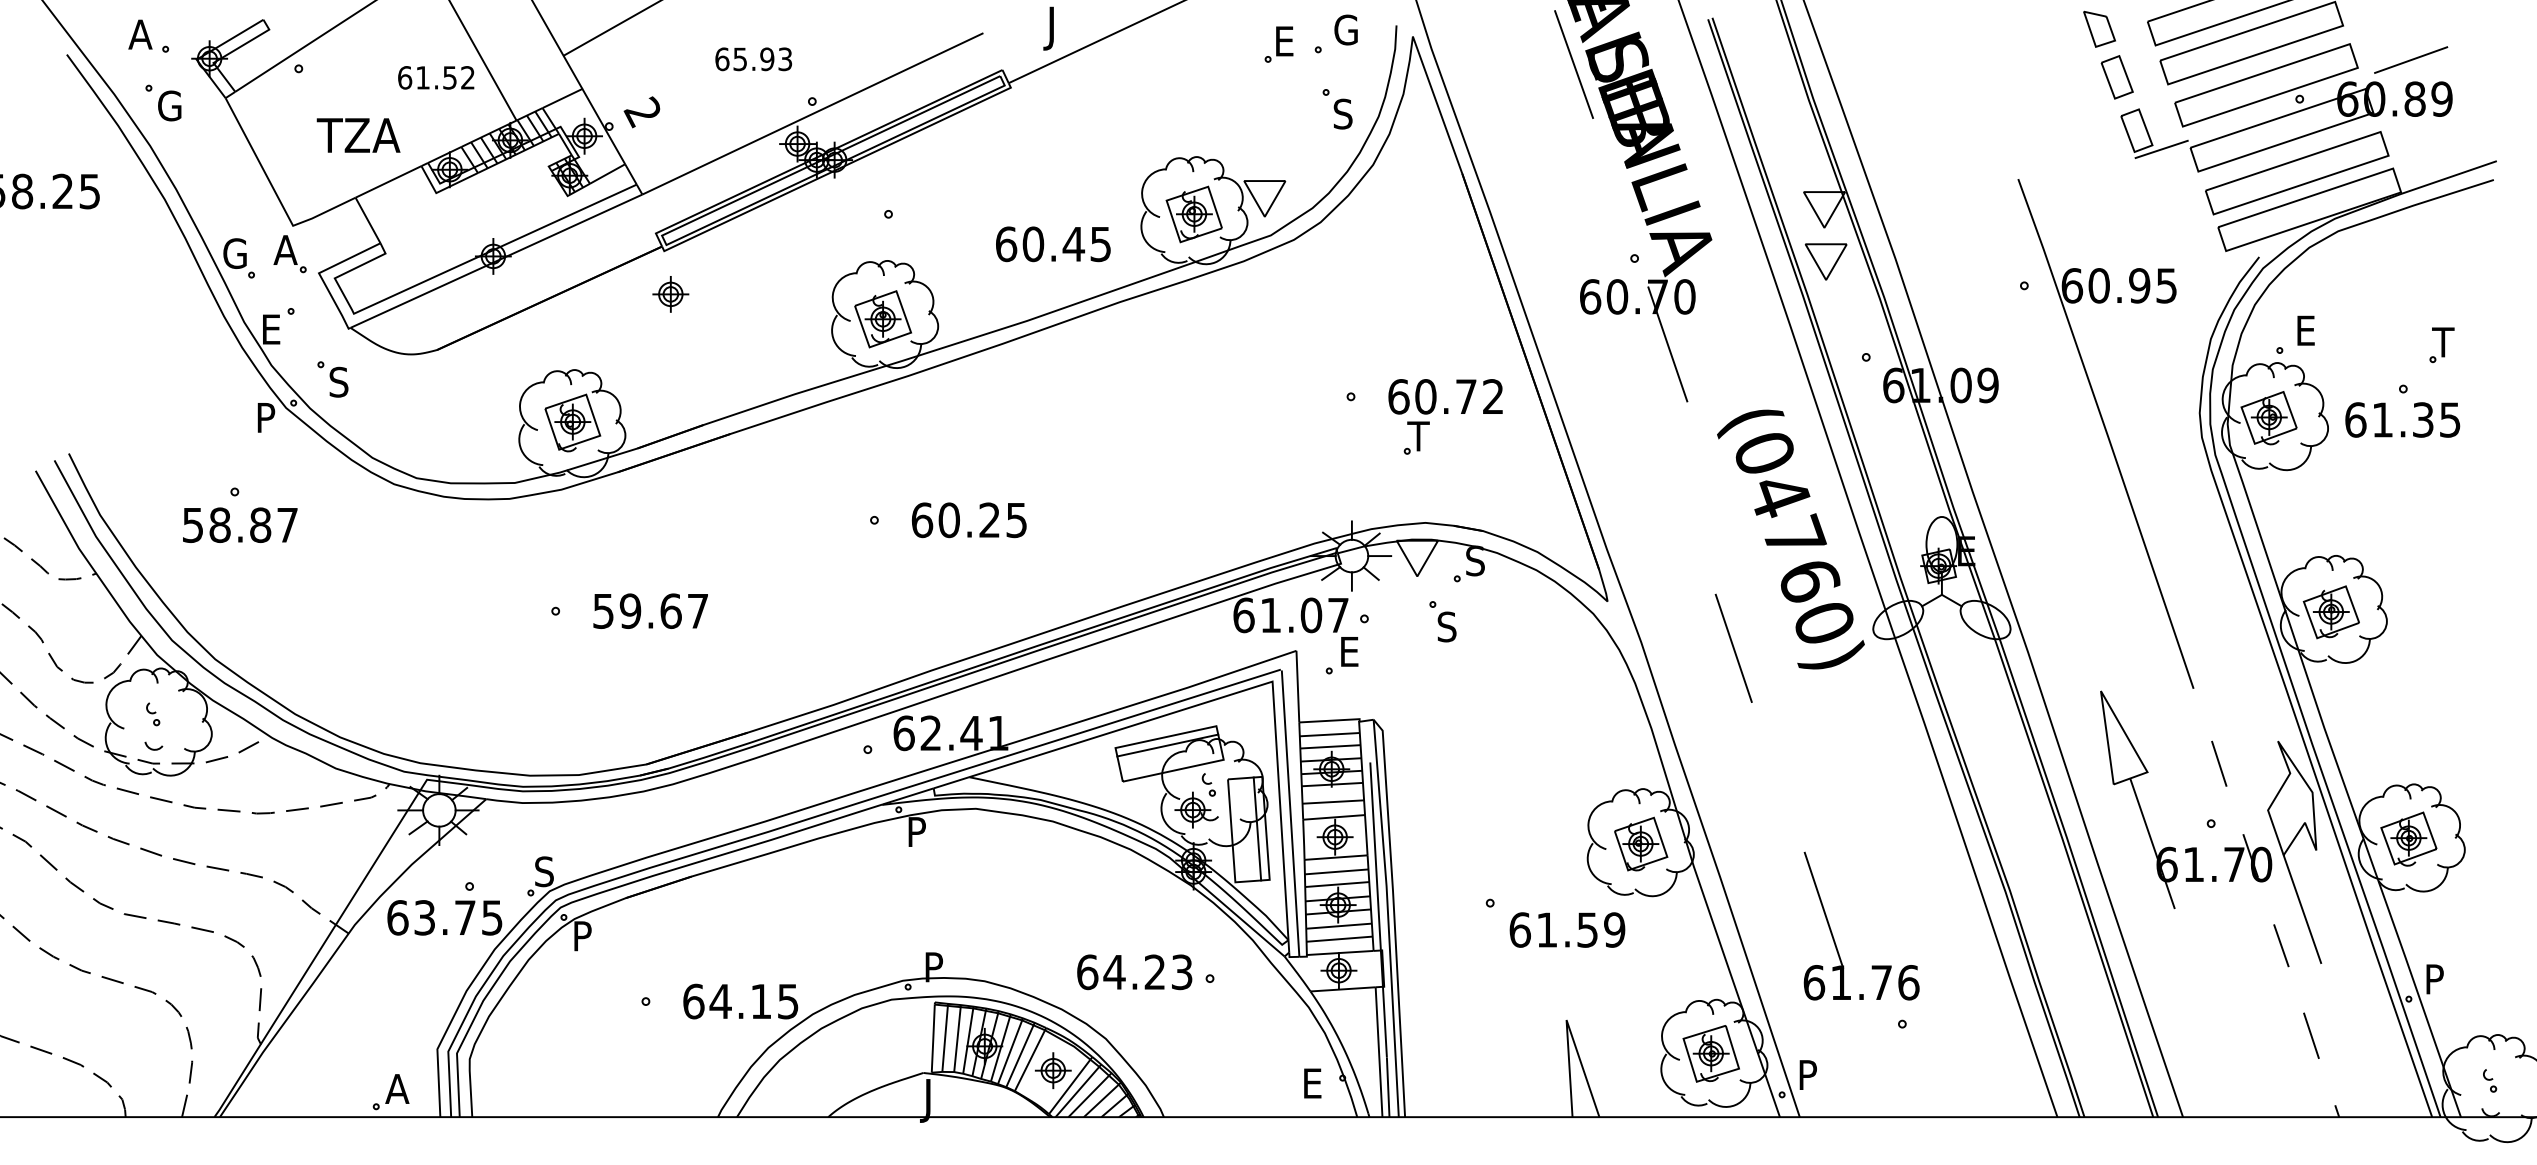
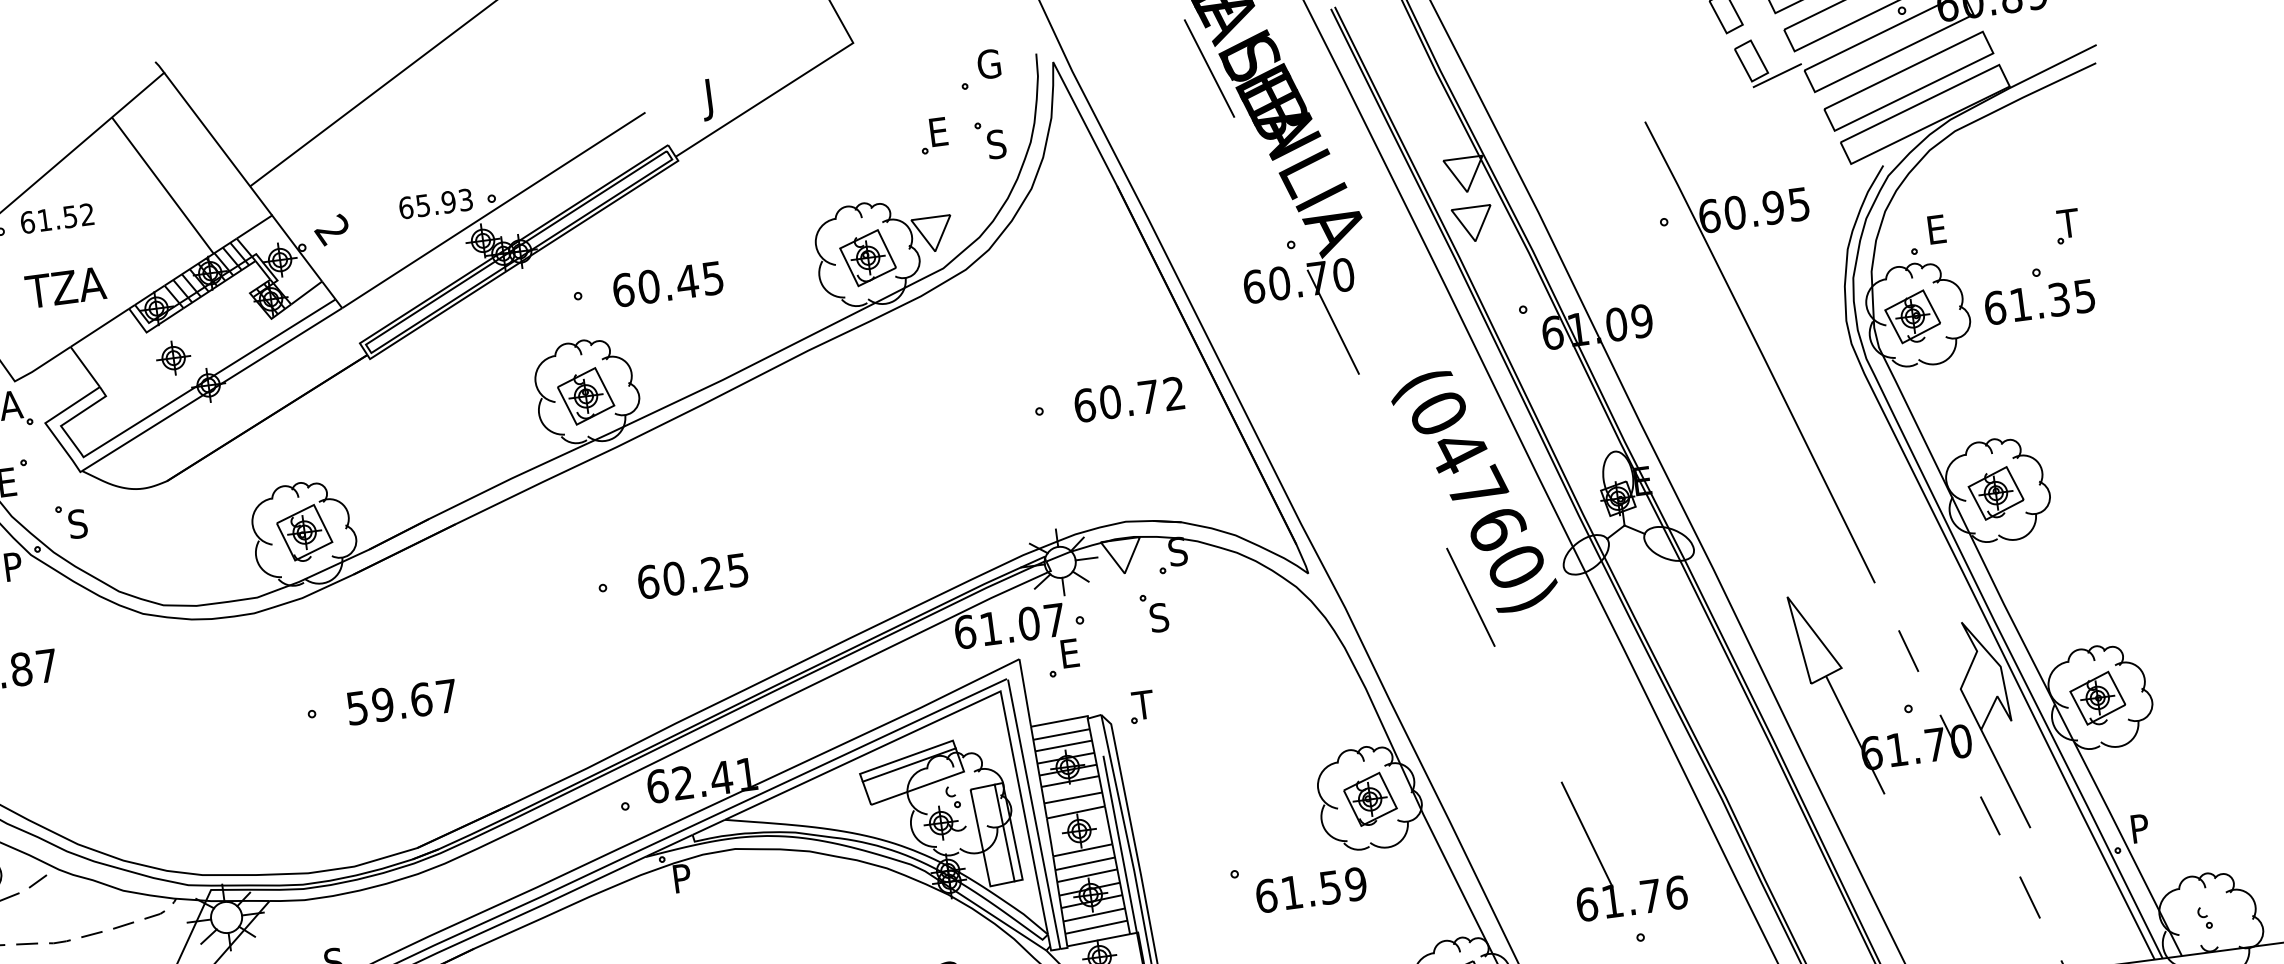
part: (1278, 44) -> (933, 135), moved
text: (753, 59) -> (435, 204), moved
text: (436, 77) -> (57, 218), moved
text: (1053, 244) -> (668, 284), moved
part: (670, 294) -> (173, 358), moved
part: (1416, 437) -> (1141, 706), moved
line: (1733, 647) -> (1470, 596), moved
part: (1833, 935) -> (1599, 857), moved

